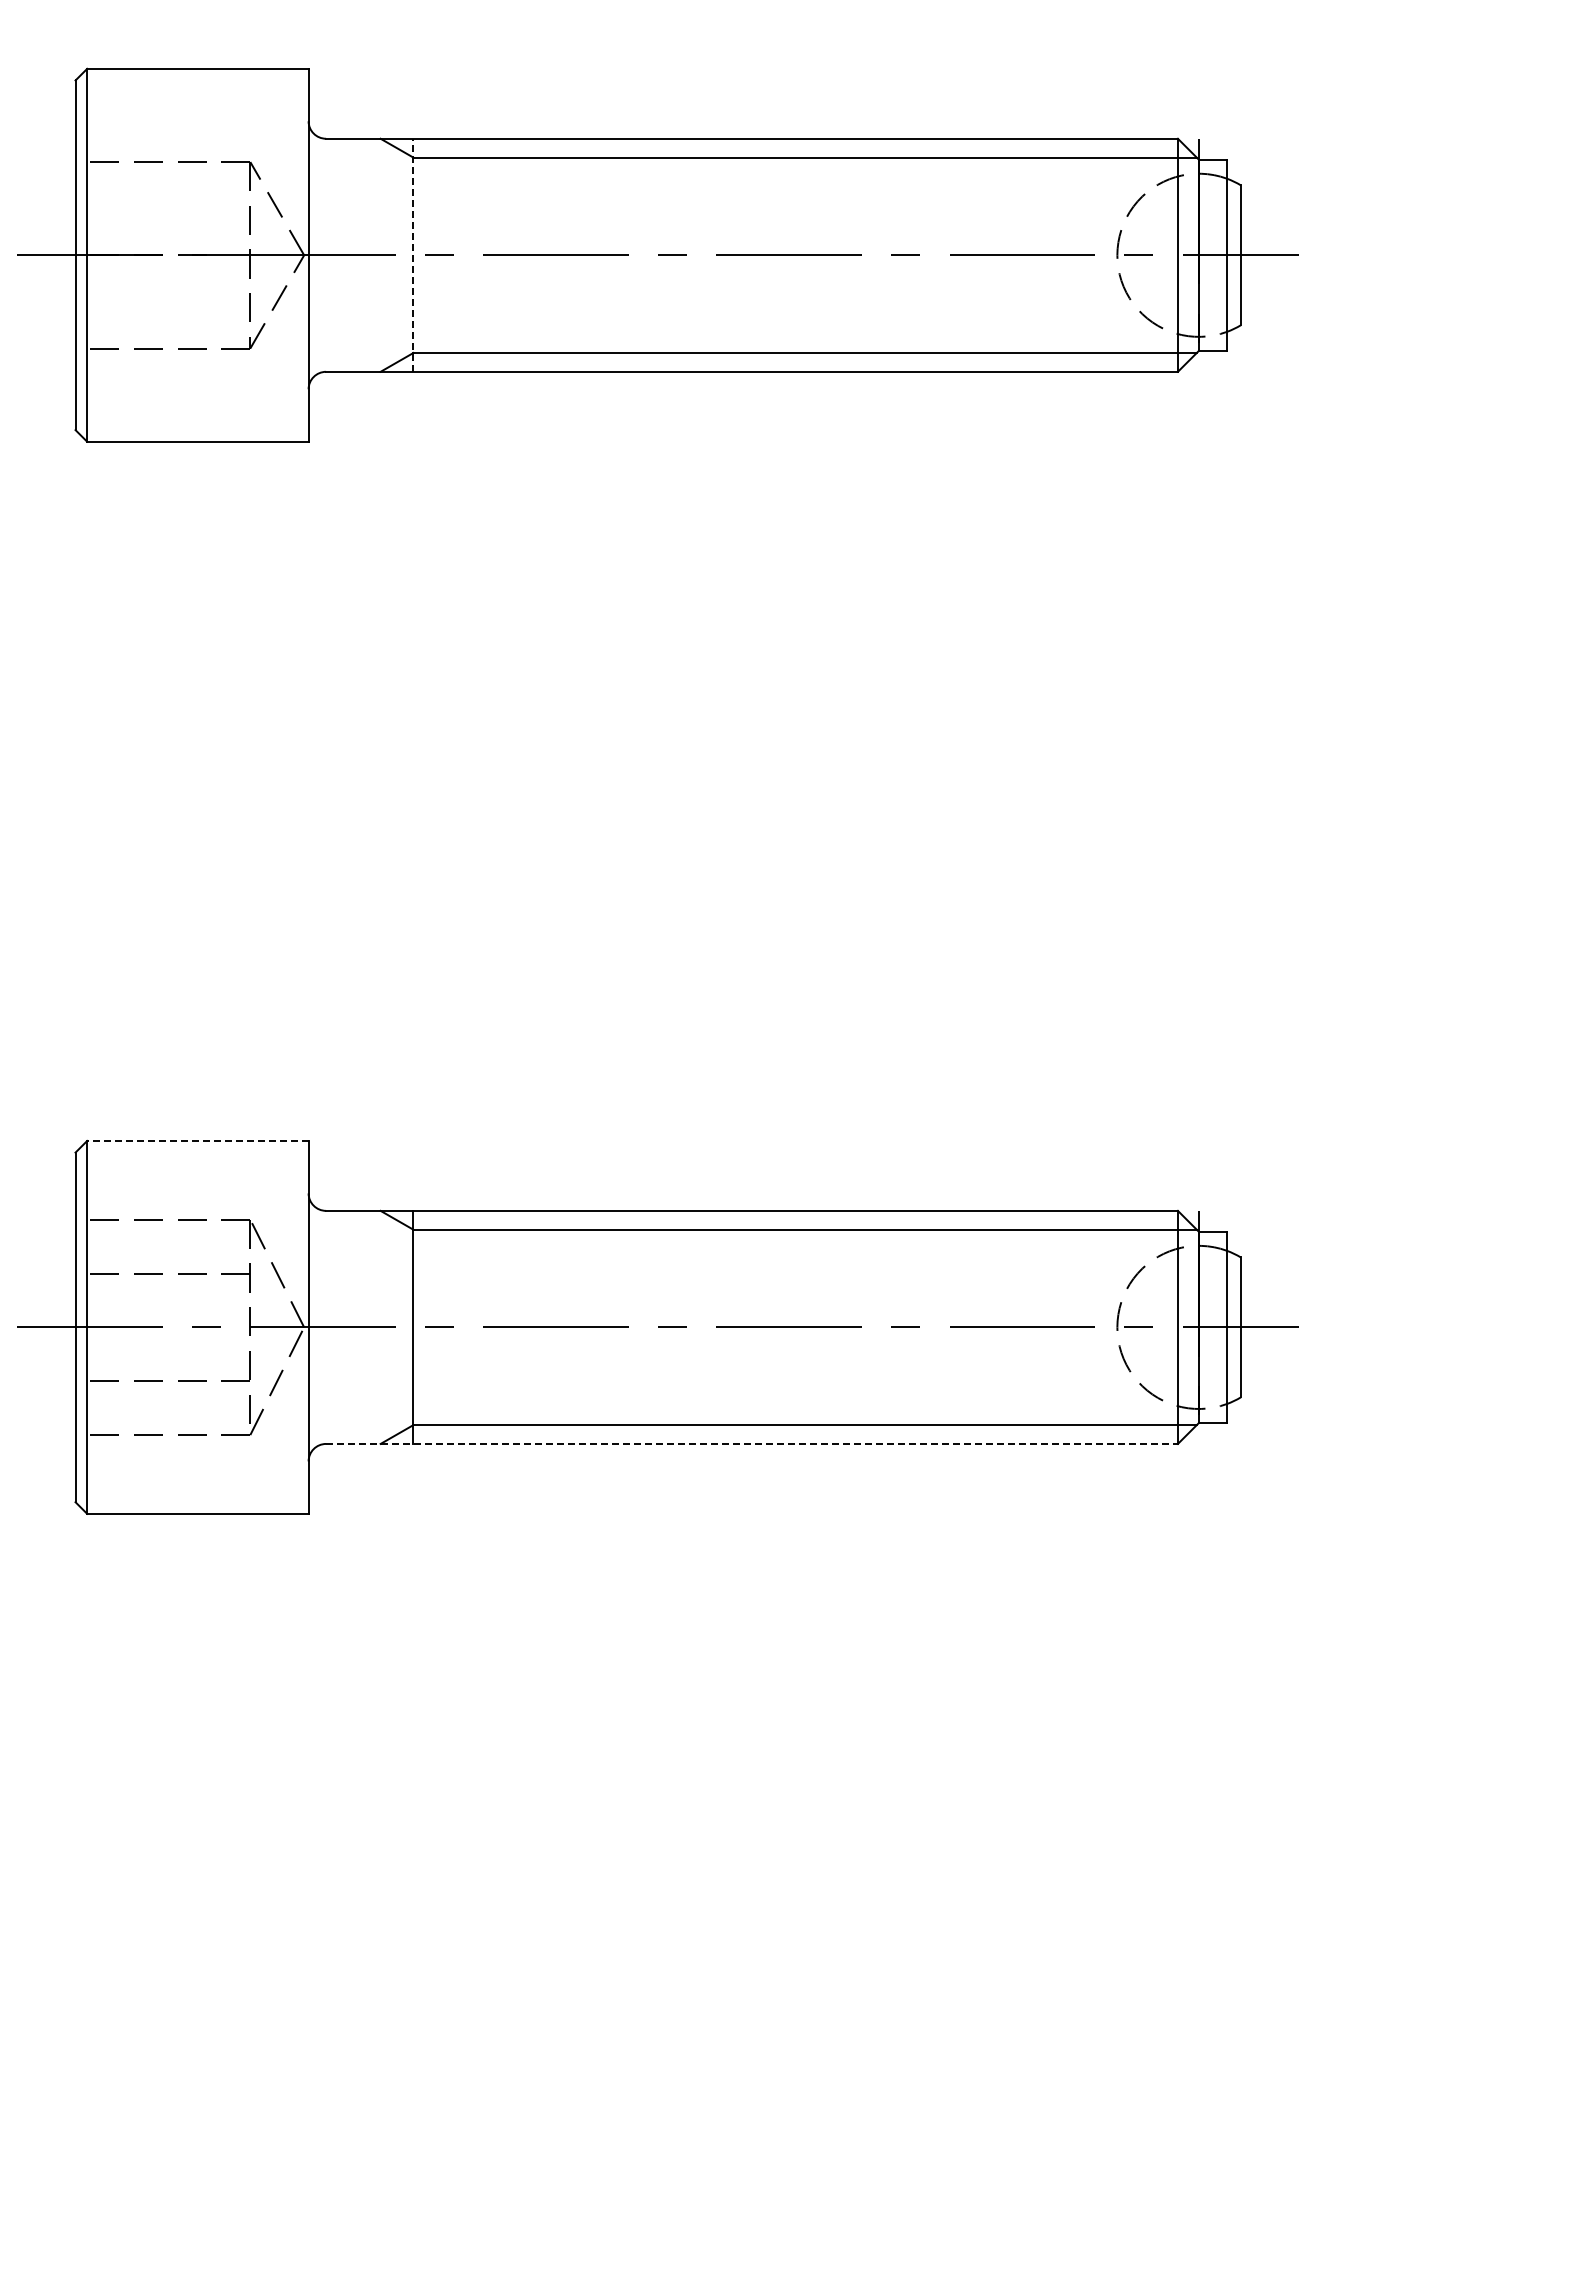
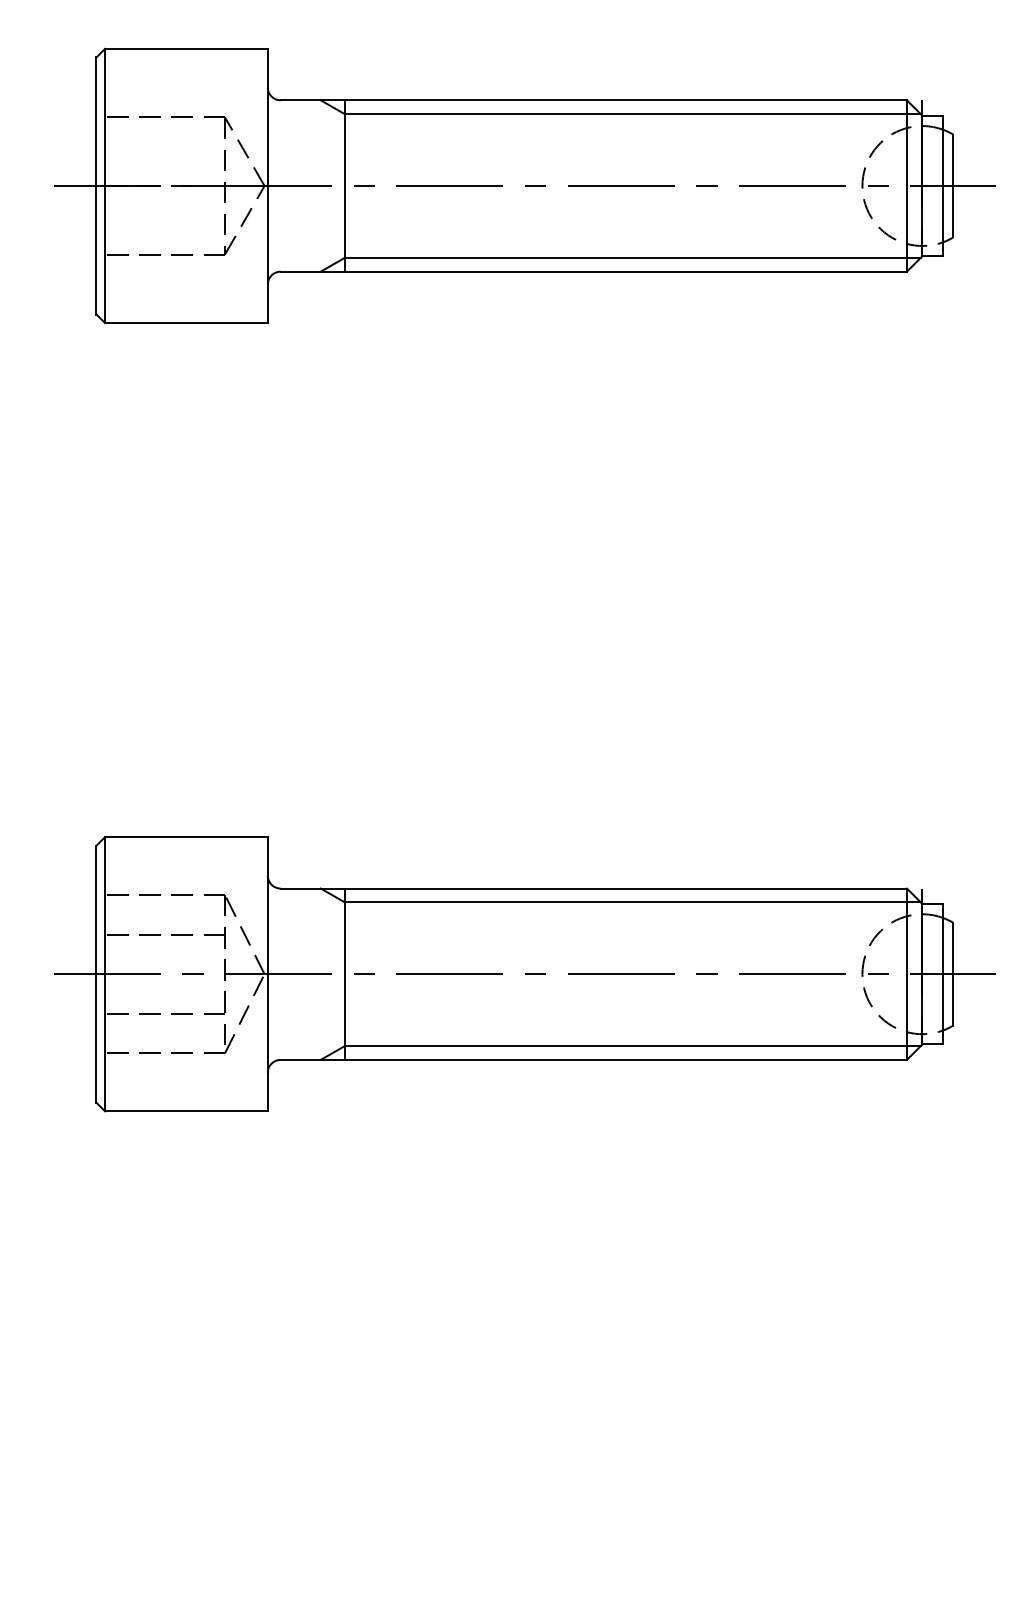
line: (413, 255) -> (344, 186), dashed -> solid
line: (197, 1140) -> (186, 836), dashed -> solid
line: (752, 1443) -> (594, 1059), dashed -> solid

